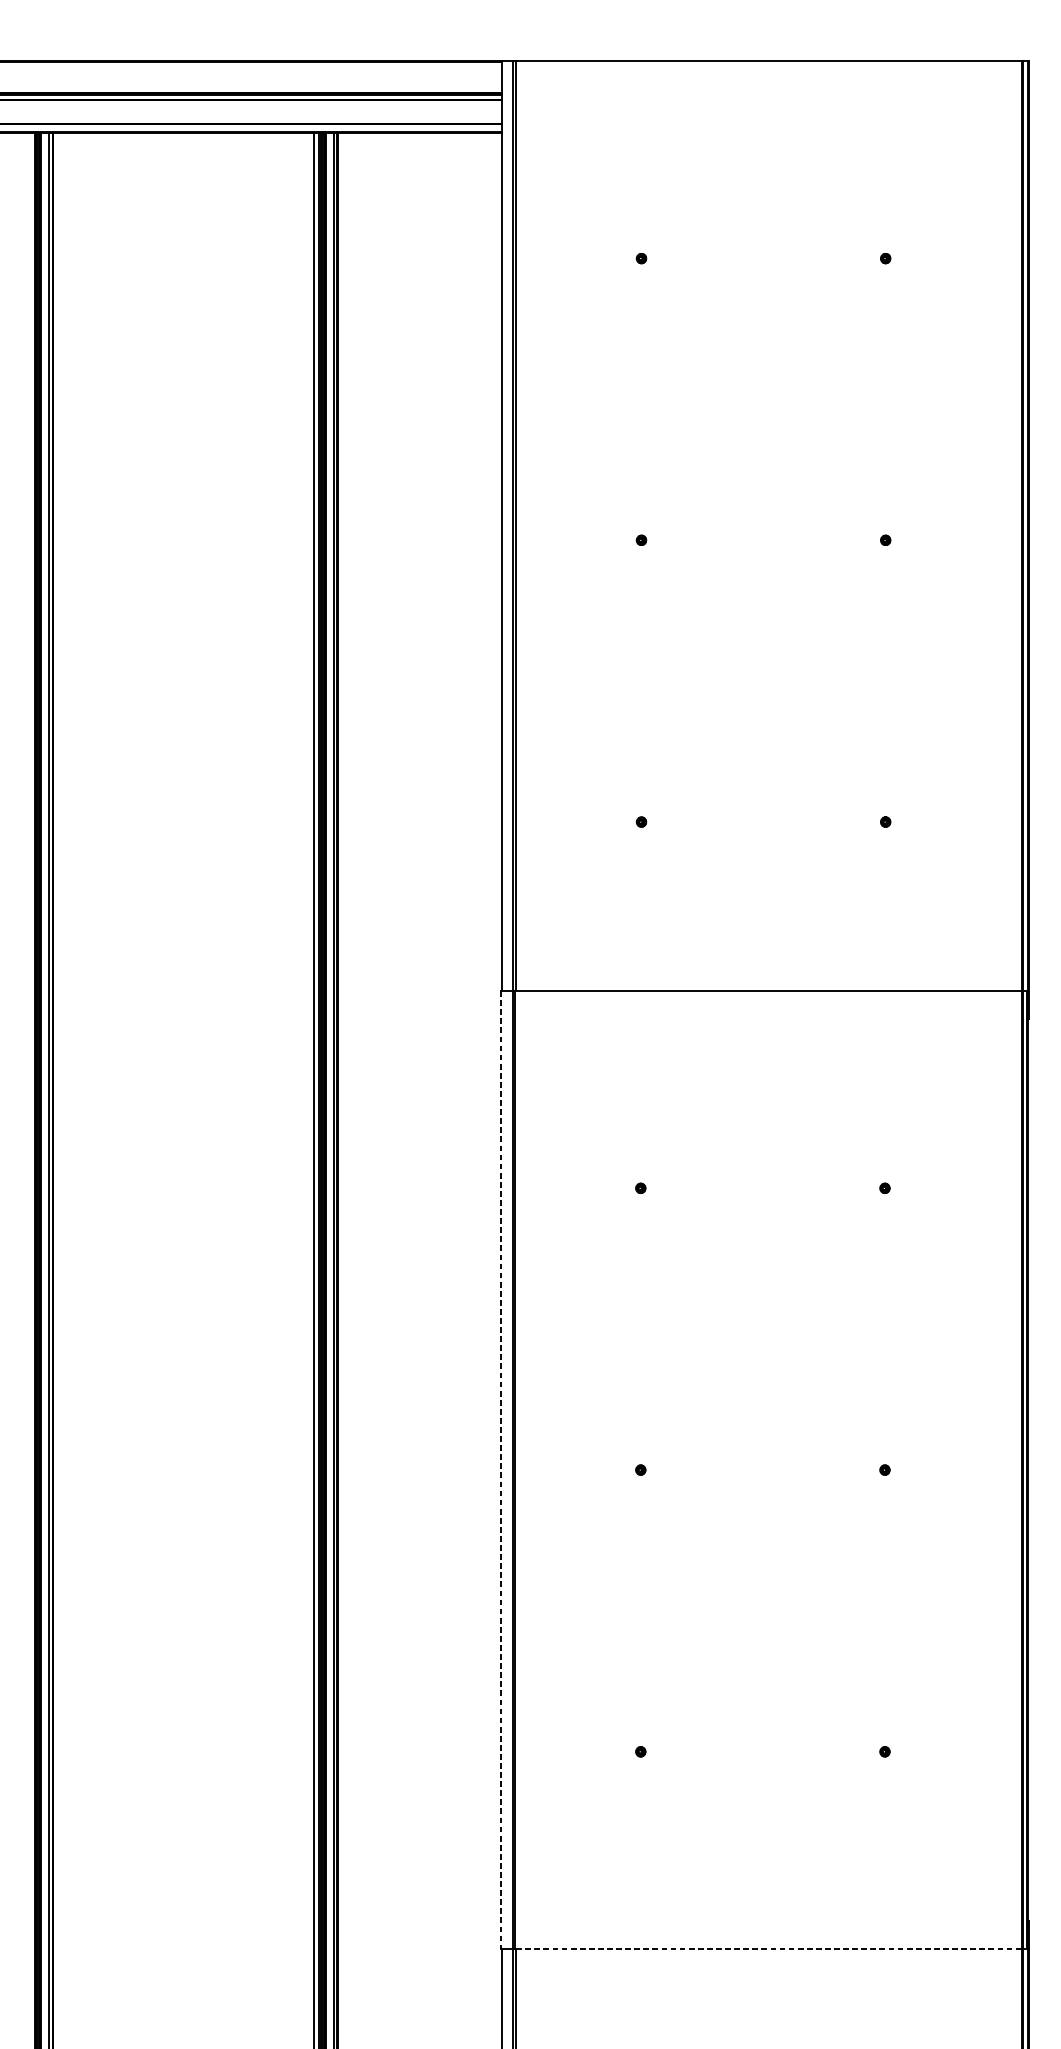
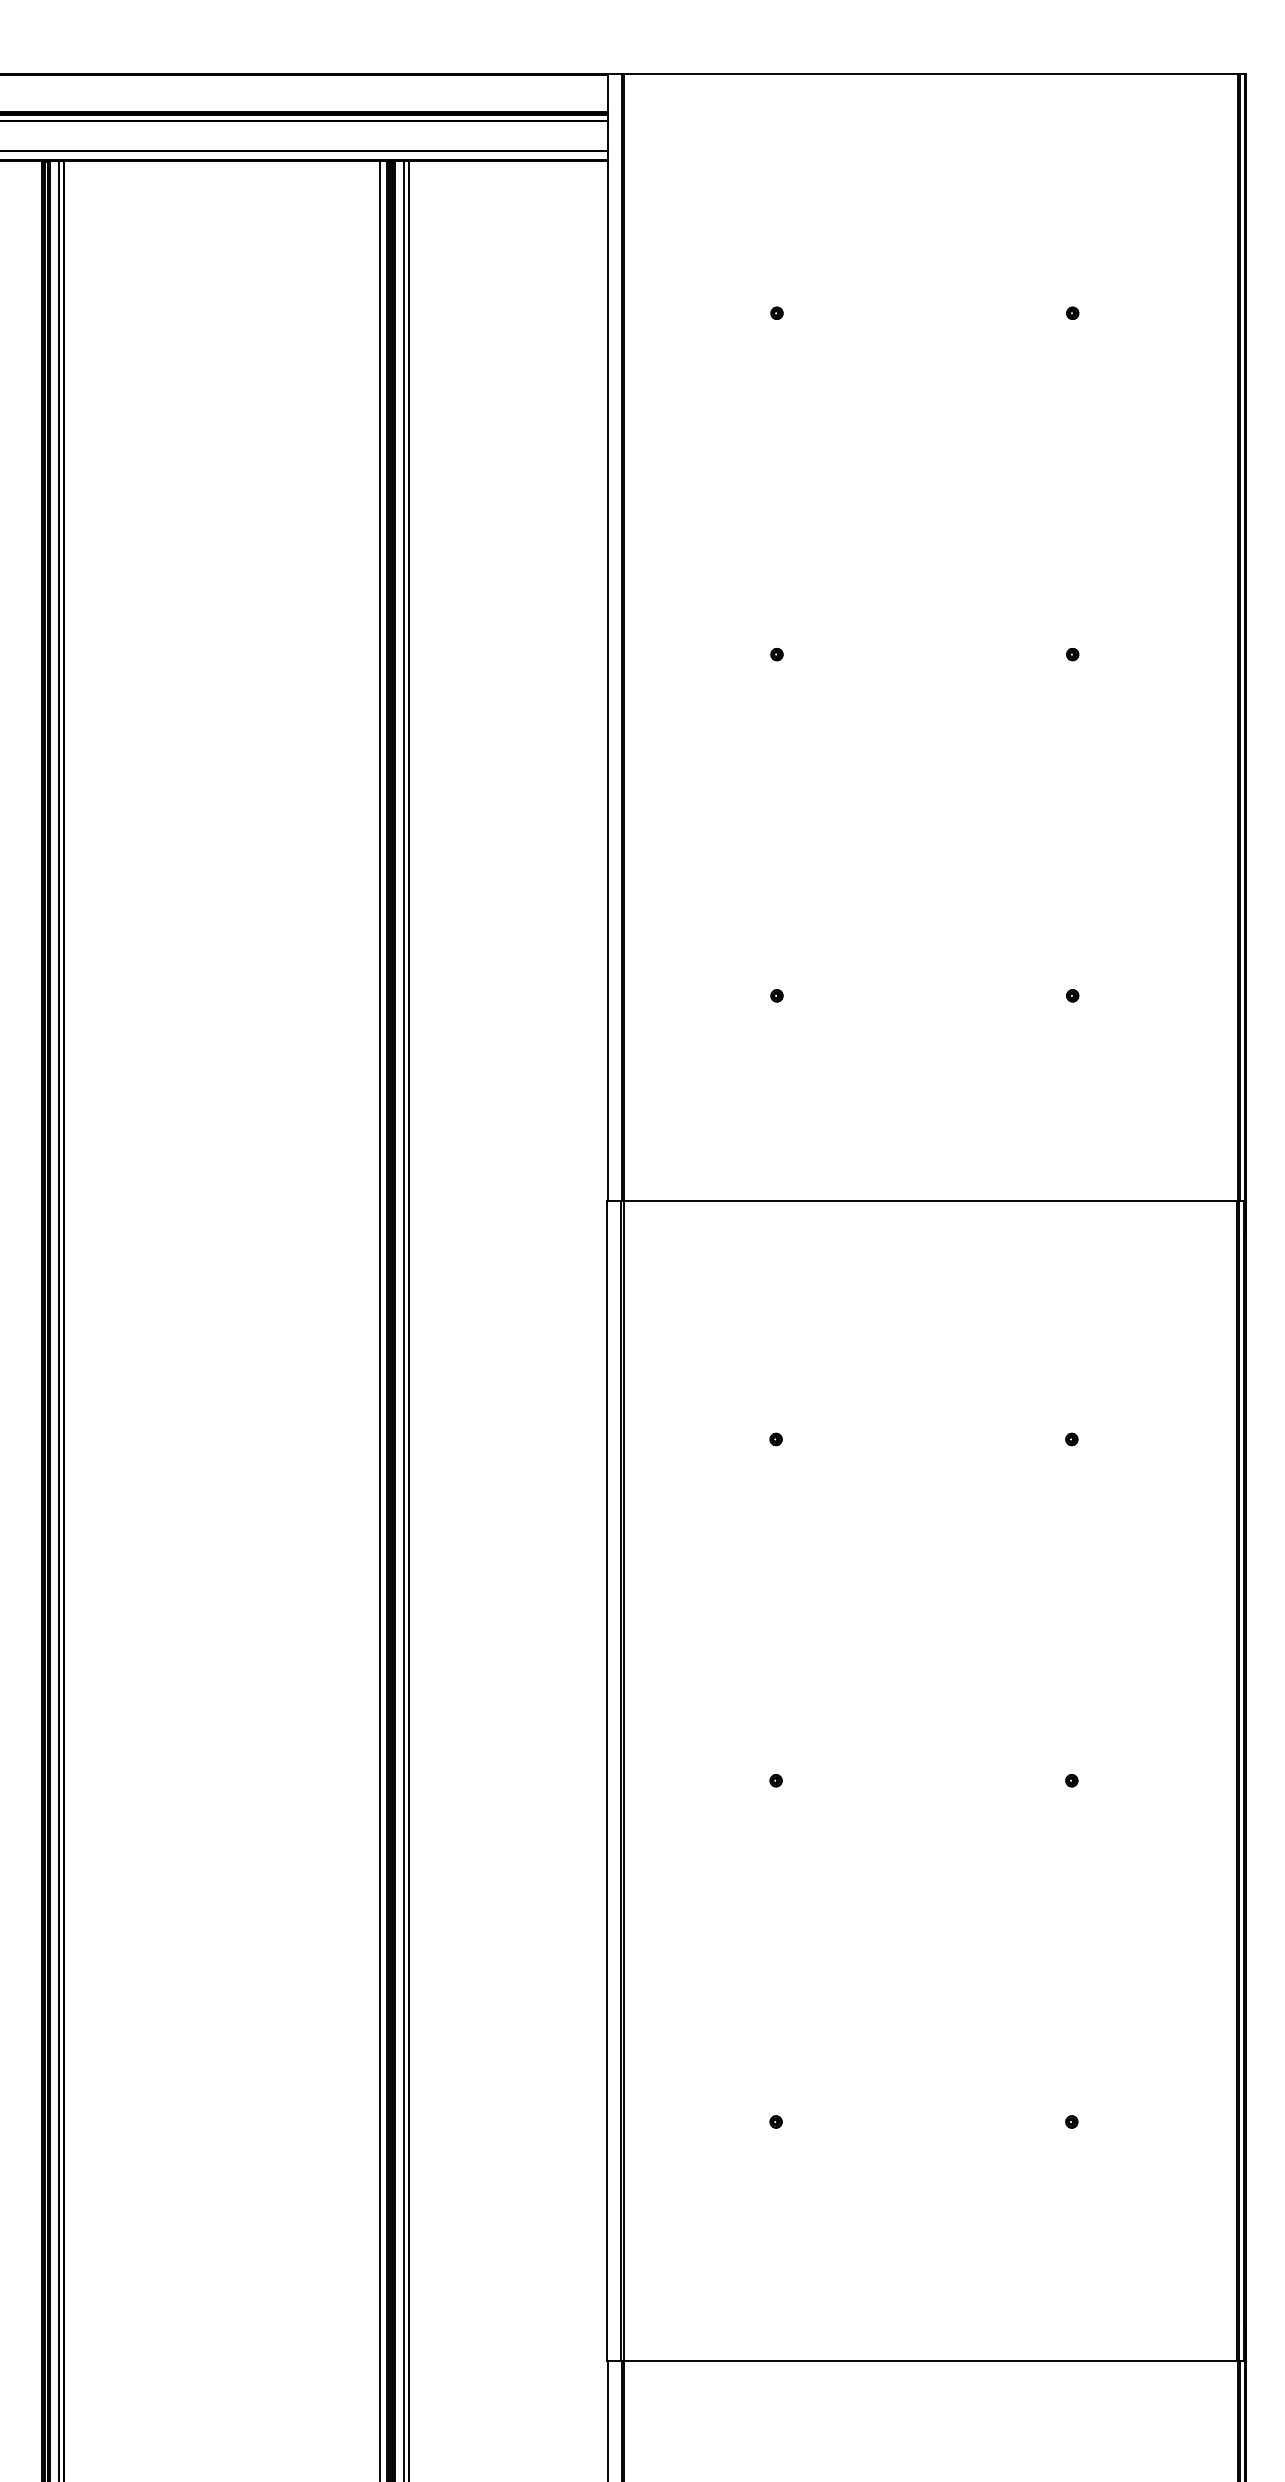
line: (500, 1470) -> (606, 1781), dashed -> solid
line: (768, 1948) -> (930, 2360), dashed -> solid

